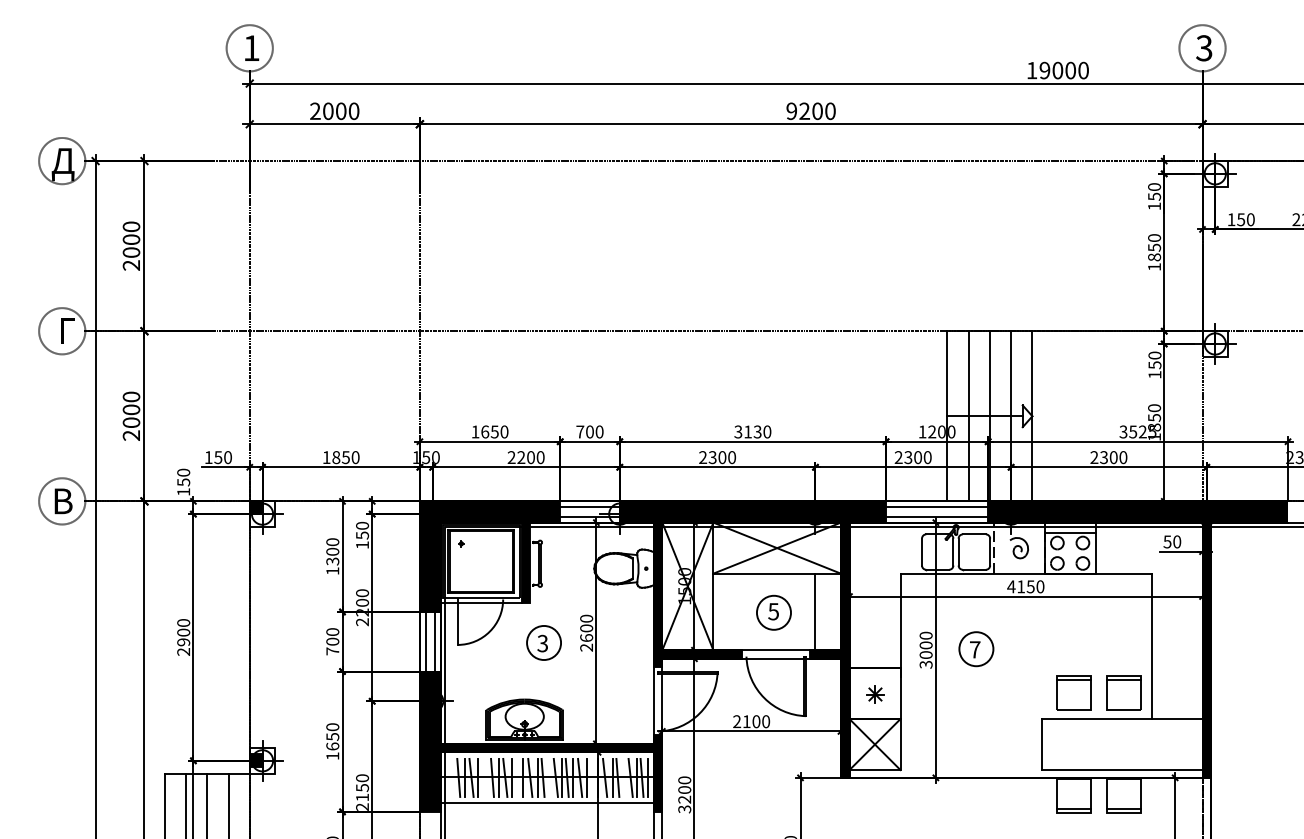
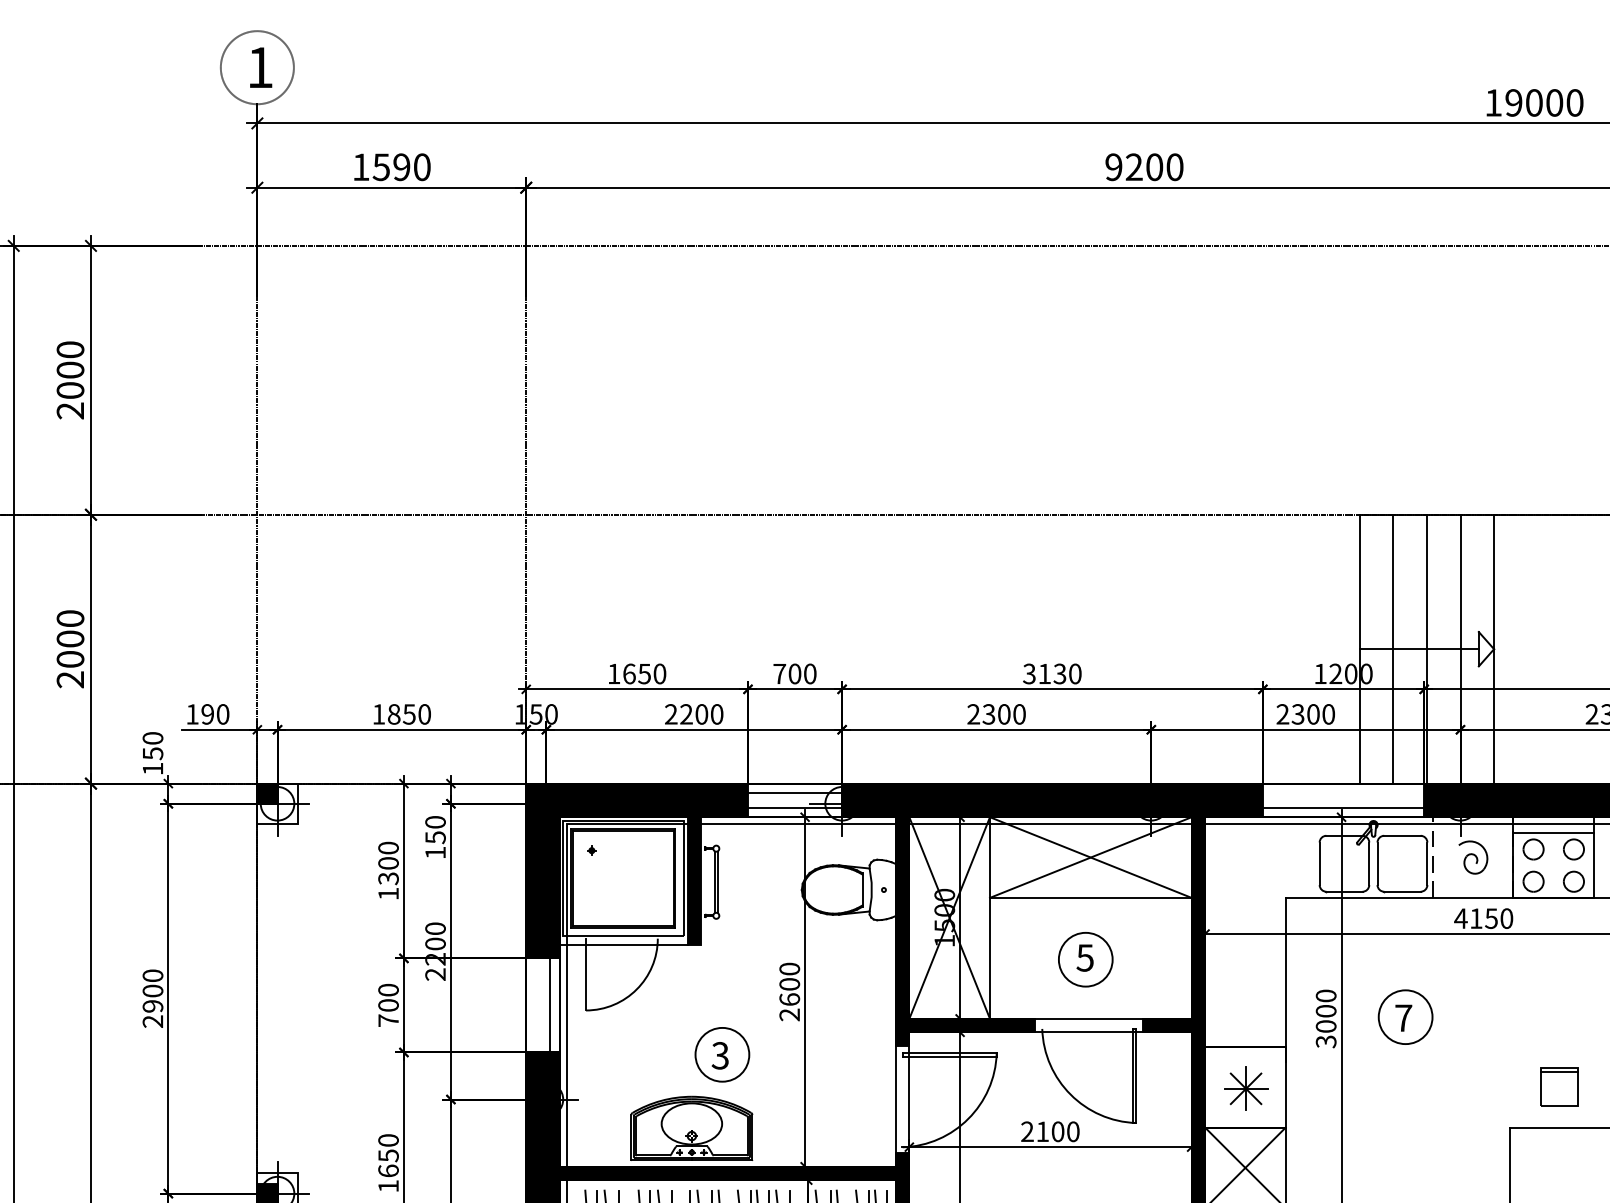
text: (328, 110) -> (381, 165), 2000 -> 1590
text: (218, 457) -> (207, 714), 150 -> 190
line: (937, 507) -> (1344, 793), removed
line: (815, 611) -> (1151, 957), removed
line: (425, 641) -> (535, 1005), removed
part: (543, 642) -> (721, 1054), moved
part: (1073, 692) -> (1559, 1085), size x0.7
part: (875, 694) -> (1246, 1088), size x1.6

